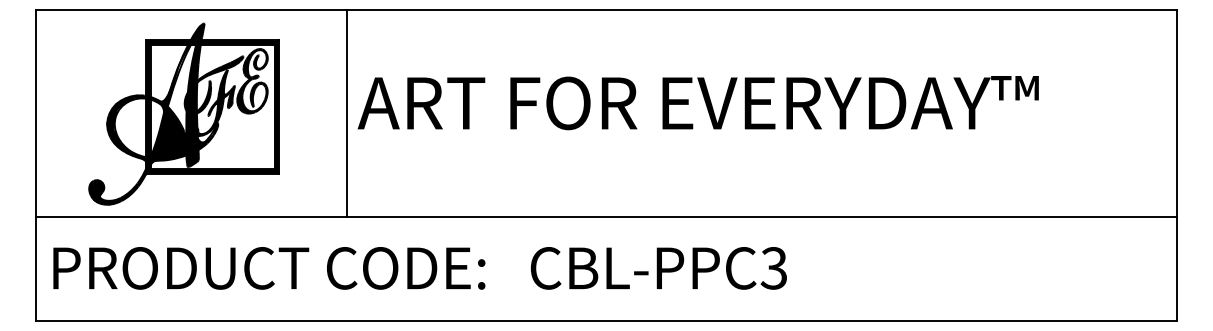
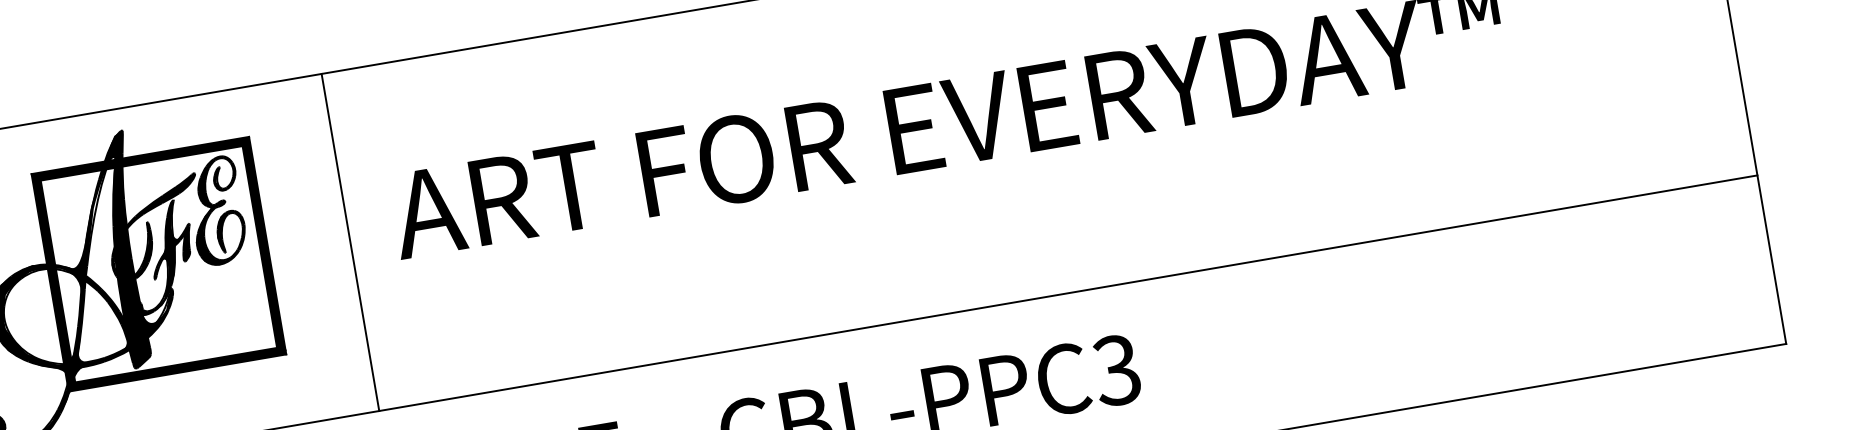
line: (347, 113) -> (350, 242), moved

